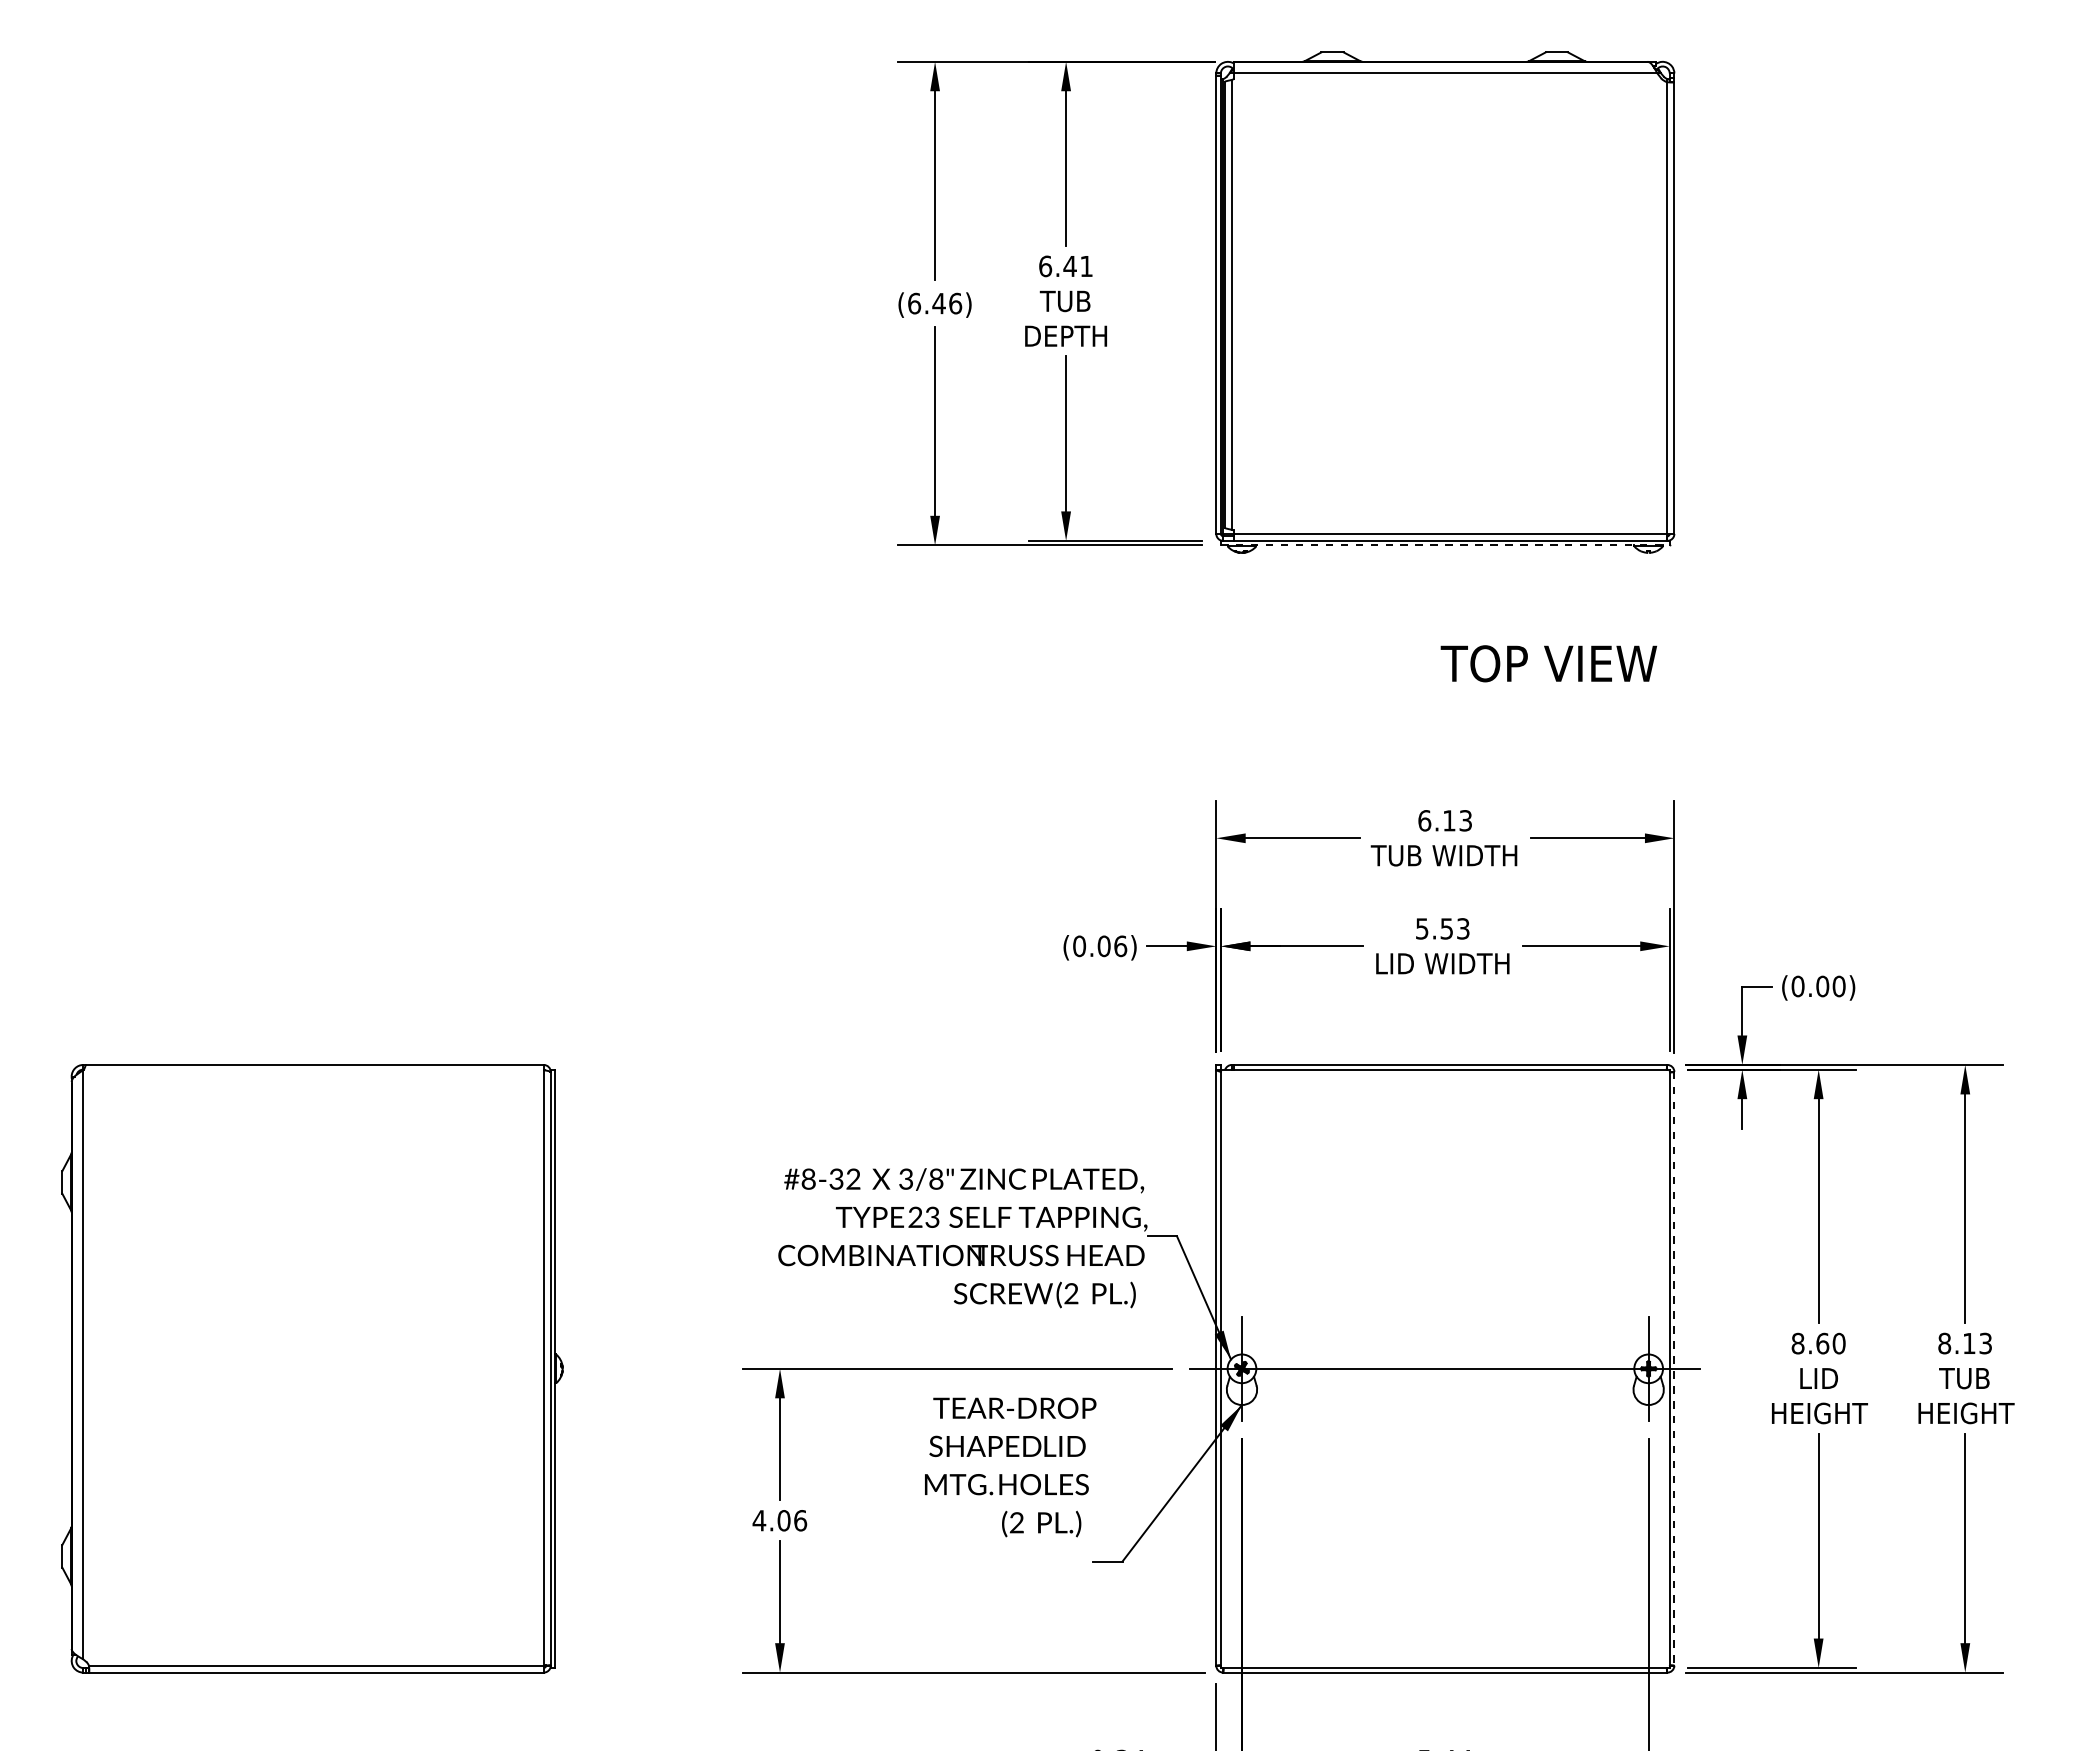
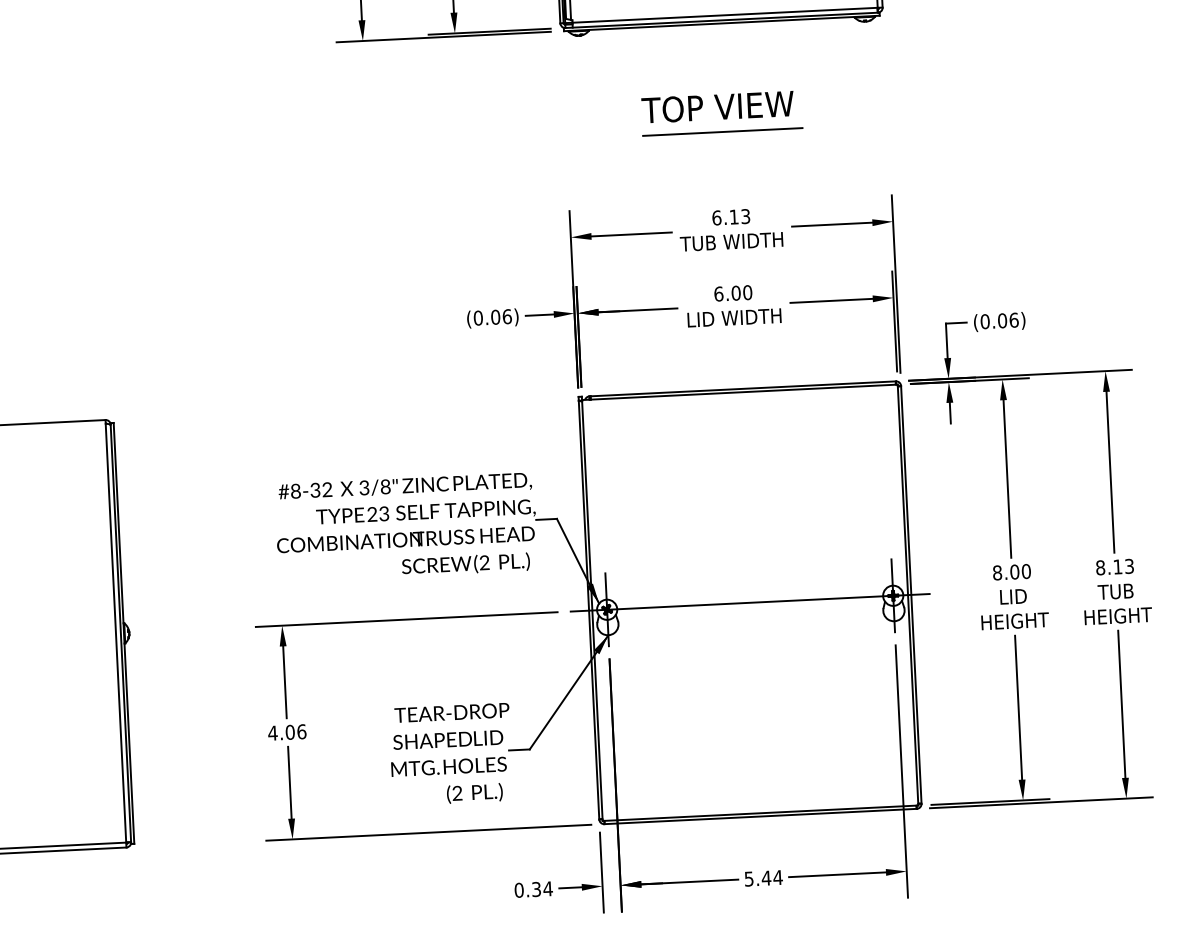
line: (1445, 545) -> (721, 23), dashed -> solid
text: (1548, 663) -> (717, 107), moved
line: (1438, 699) -> (722, 132), added
text: (1442, 928) -> (733, 293), 5.53 -> 6.00
text: (1838, 985) -> (1013, 319), (0.00) -> (0.06)
text: (1822, 1343) -> (1014, 571), 8.60 -> 8.00
line: (1674, 1368) -> (911, 594), dashed -> solid
text: (1010, 1467) -> (451, 754), moved

